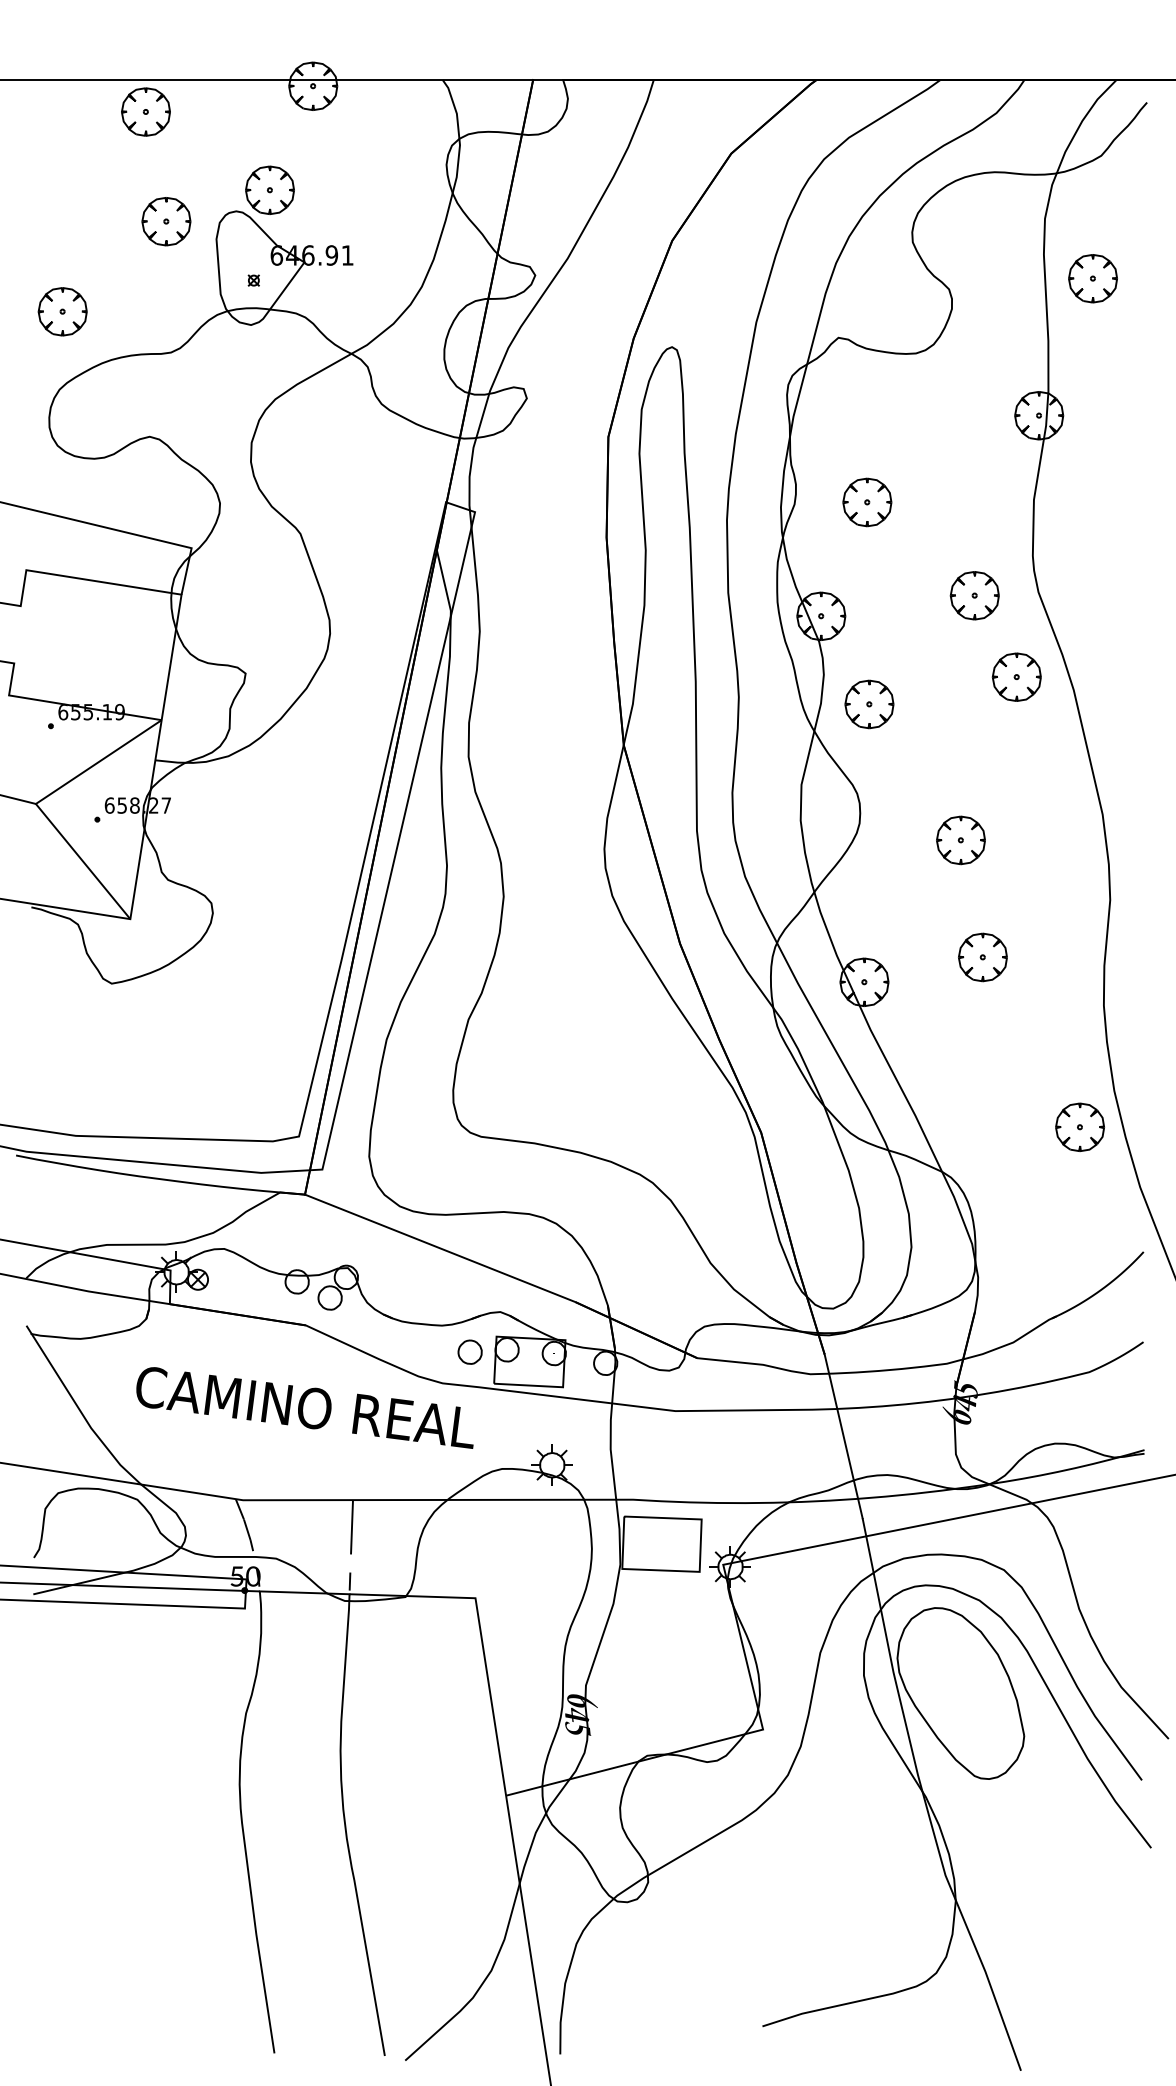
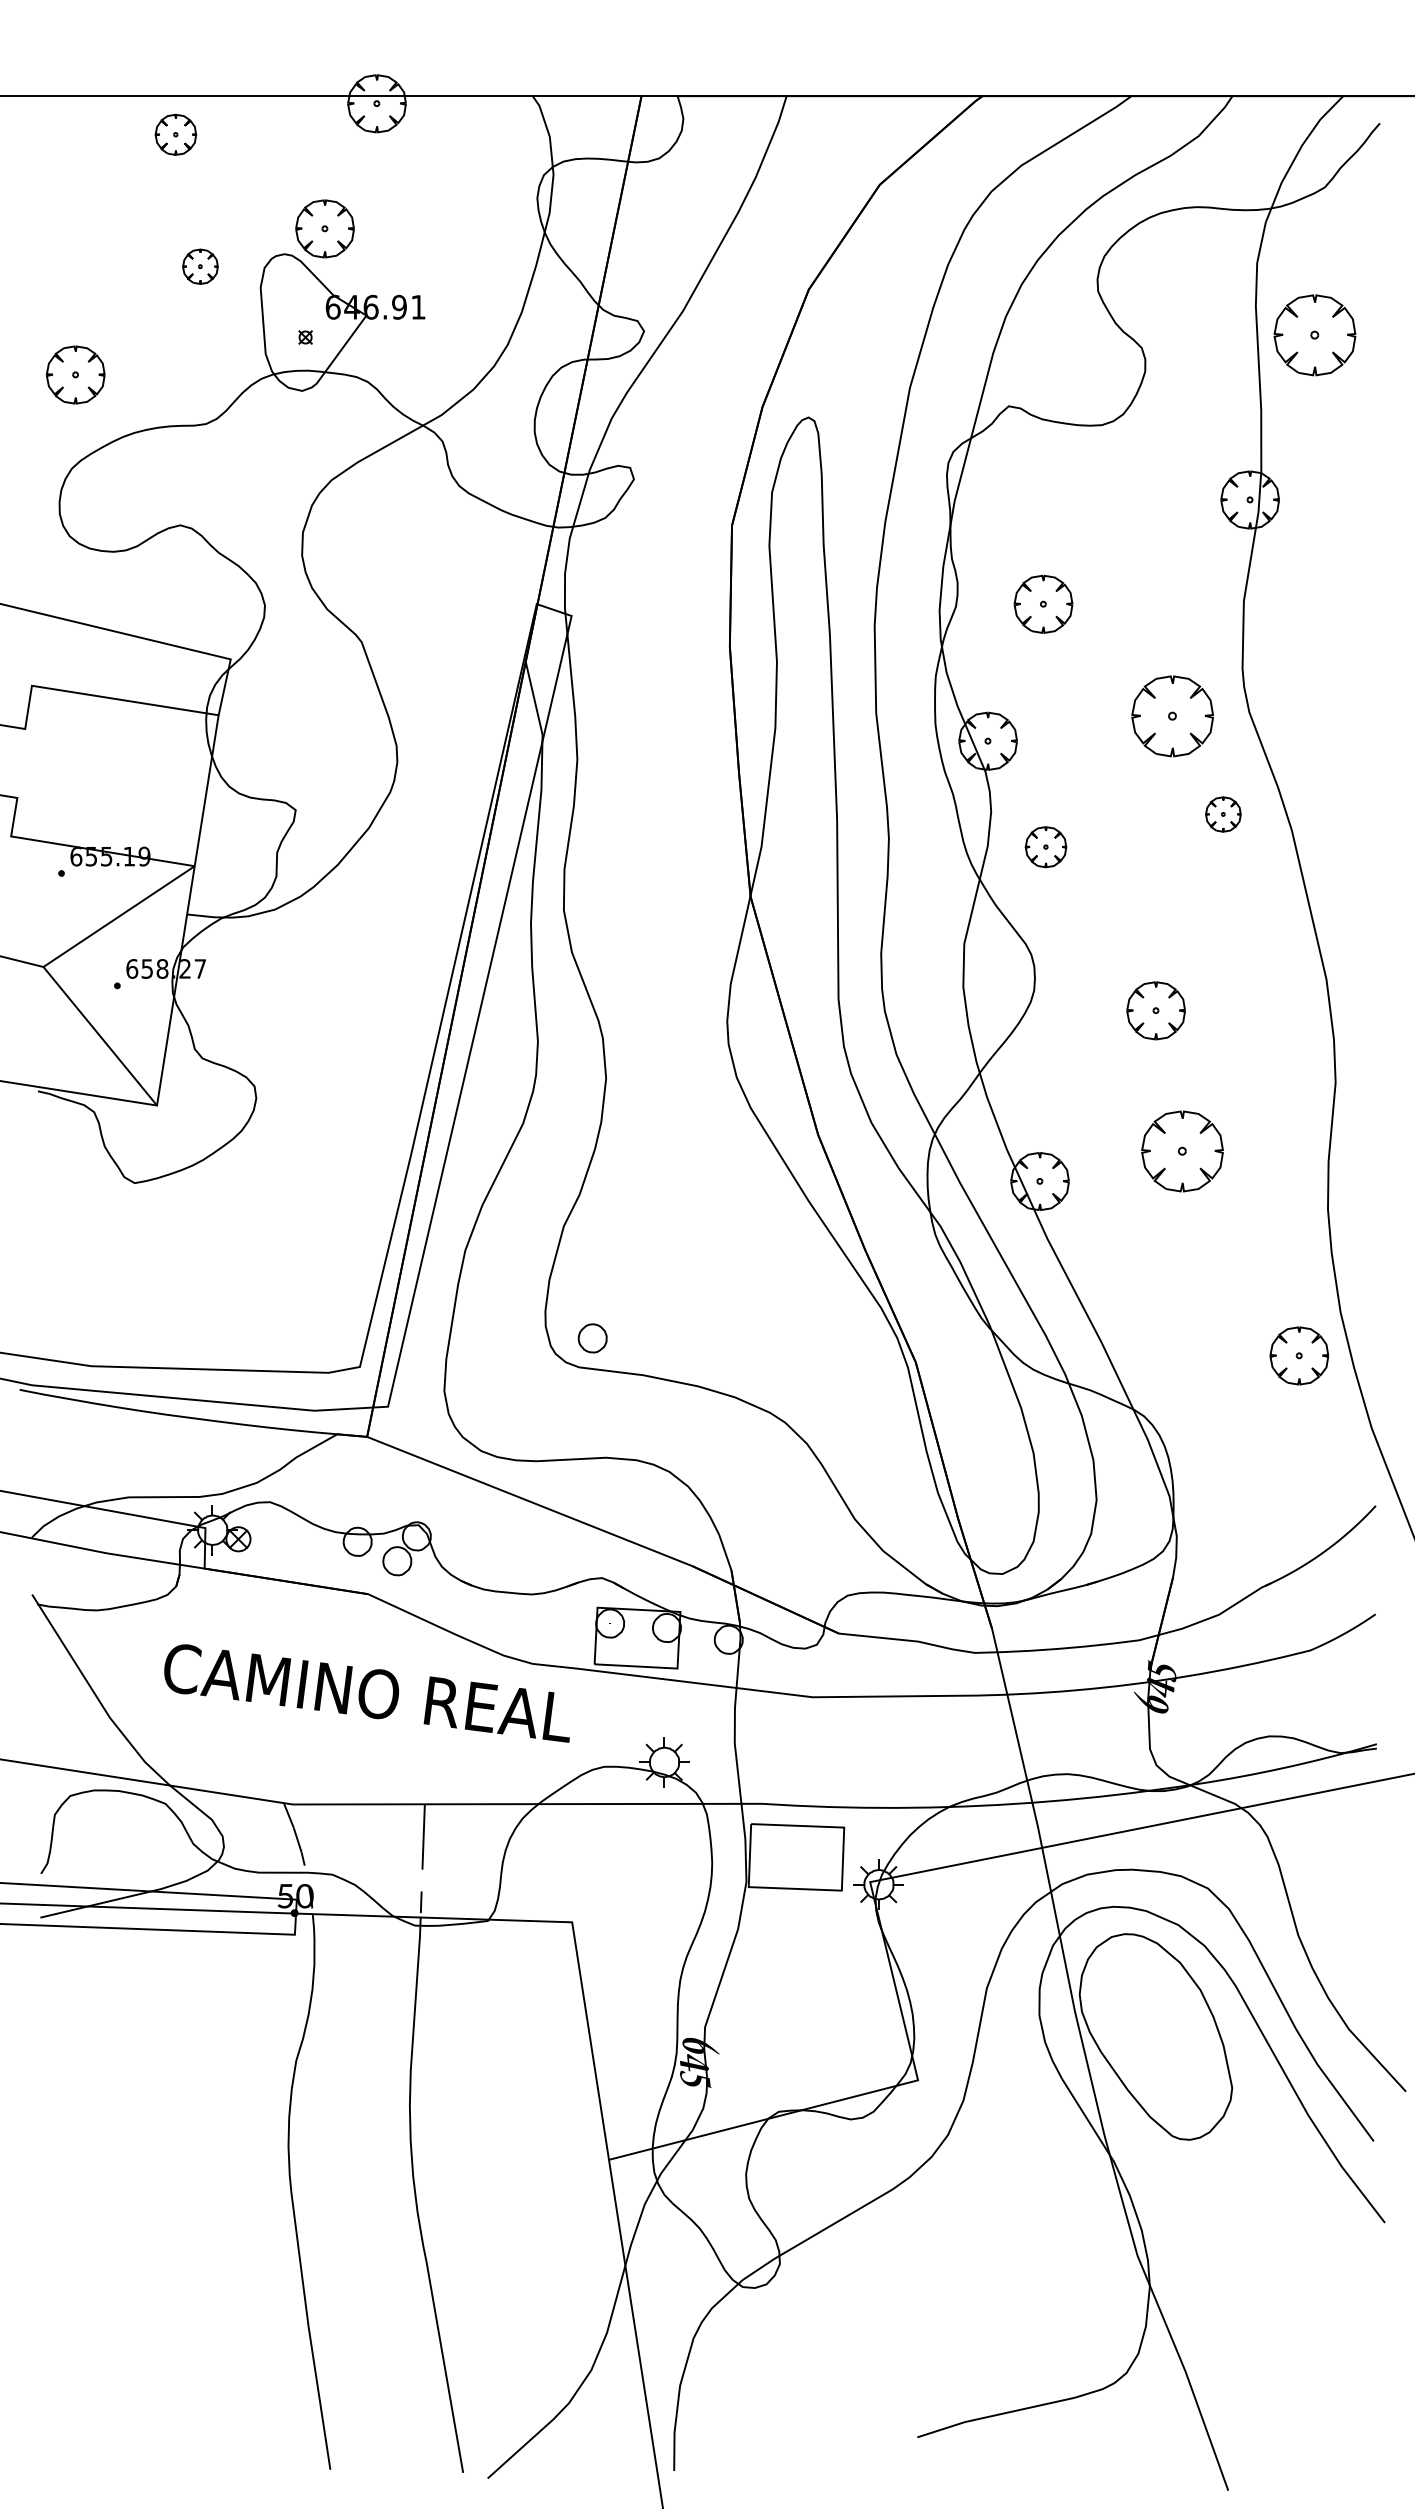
part: (145, 111) -> (175, 134), size x0.7
part: (166, 221) -> (200, 266), size x0.6
part: (1092, 278) -> (1314, 334), size x1.4
part: (974, 595) -> (1172, 716), size x1.4
part: (1017, 677) -> (1223, 814), size x0.6
part: (869, 703) -> (1045, 846), size x0.7
part: (982, 957) -> (1182, 1151), size x1.4
part: (469, 1352) -> (592, 1338), moved

